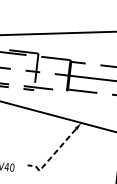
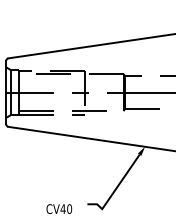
line: (52, 156) -> (115, 190), dashed -> solid

